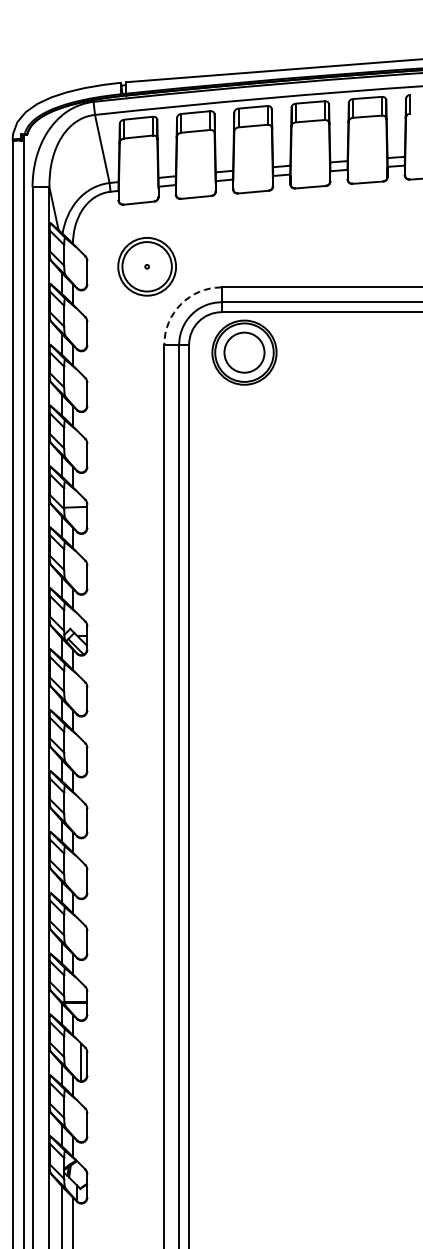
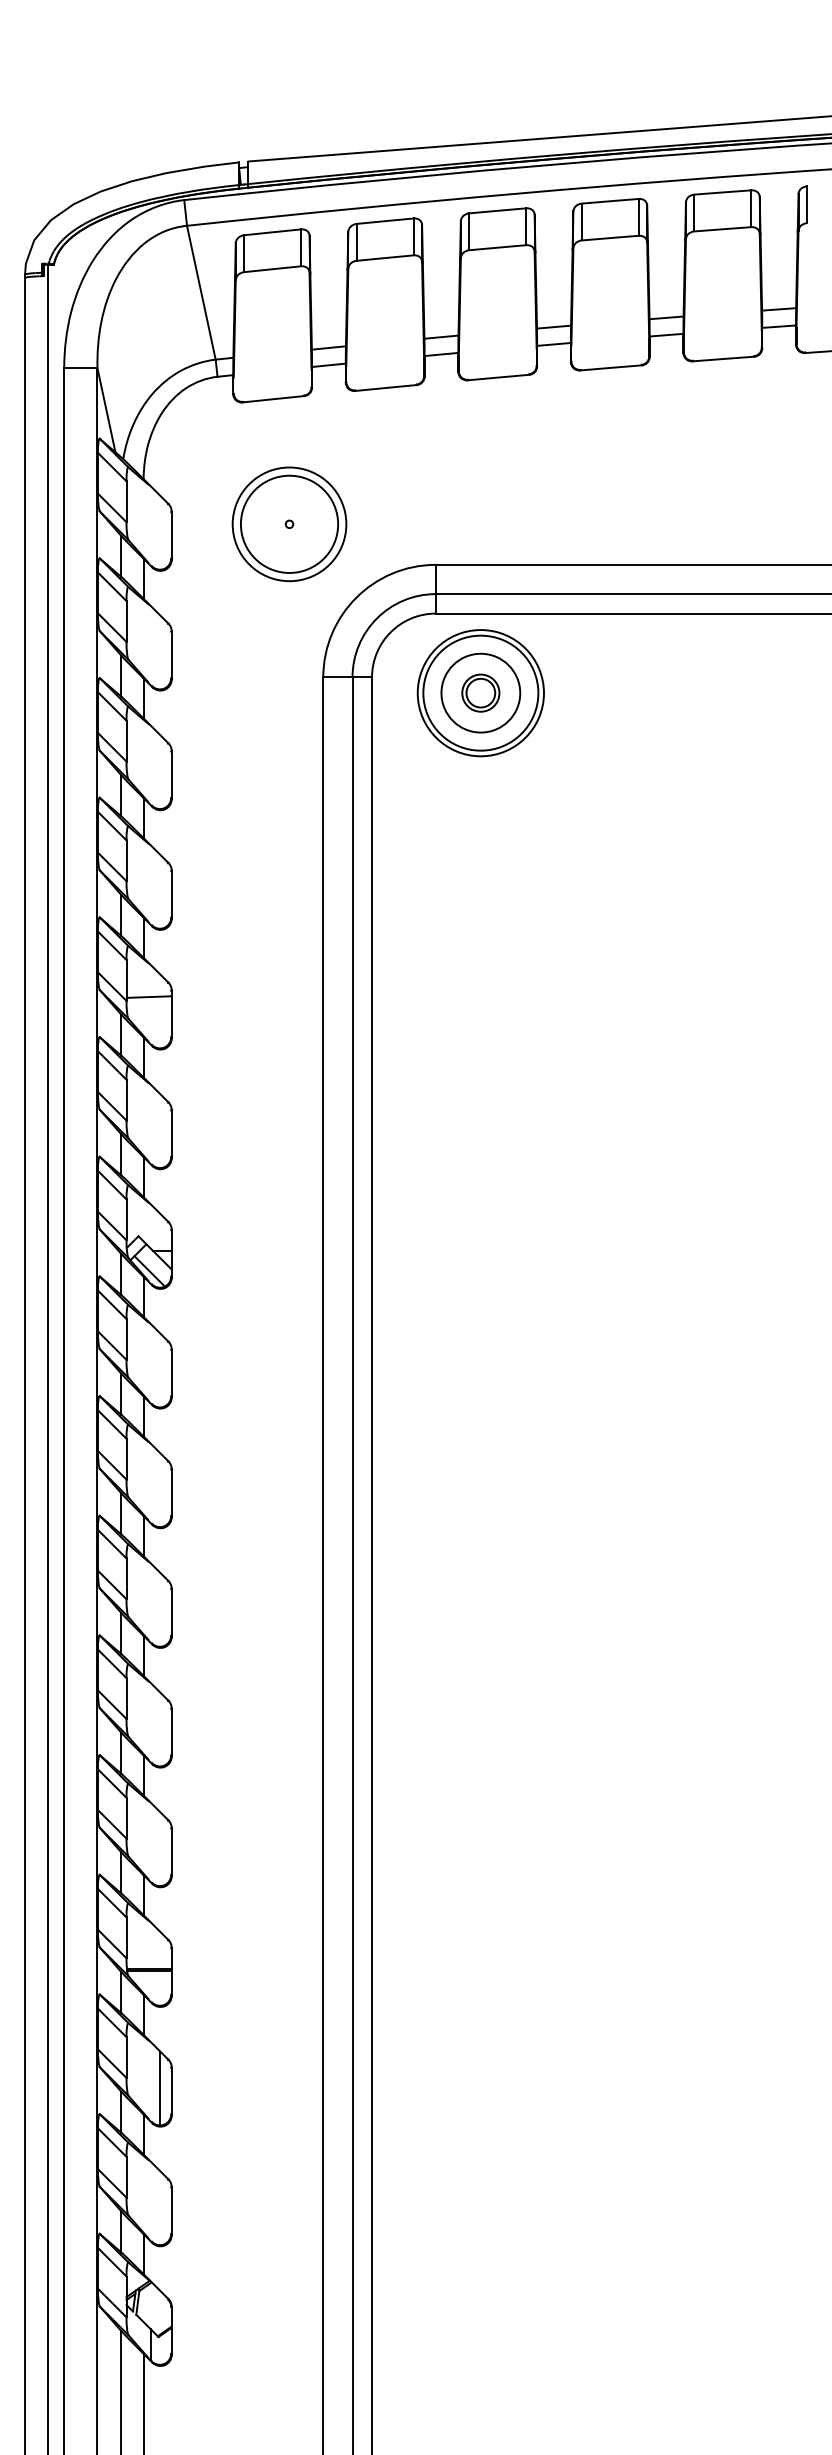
arc: (181, 304) -> (357, 598), dashed -> solid
part: (244, 352) -> (480, 692), added

